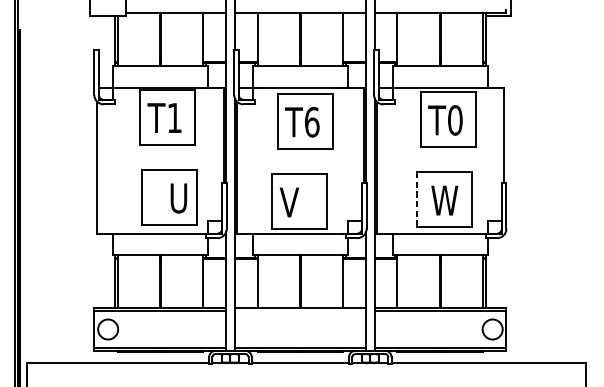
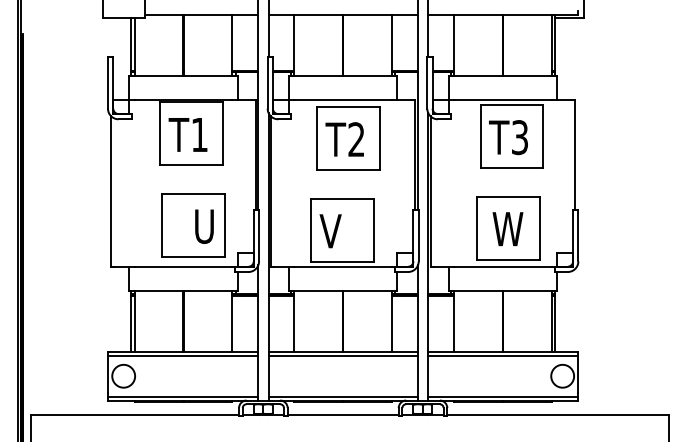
text: (454, 120) -> (519, 137), T0 -> T3
text: (312, 122) -> (356, 139), T6 -> T2
line: (417, 200) -> (476, 228), dashed -> solid
line: (299, 311) -> (342, 355), added

